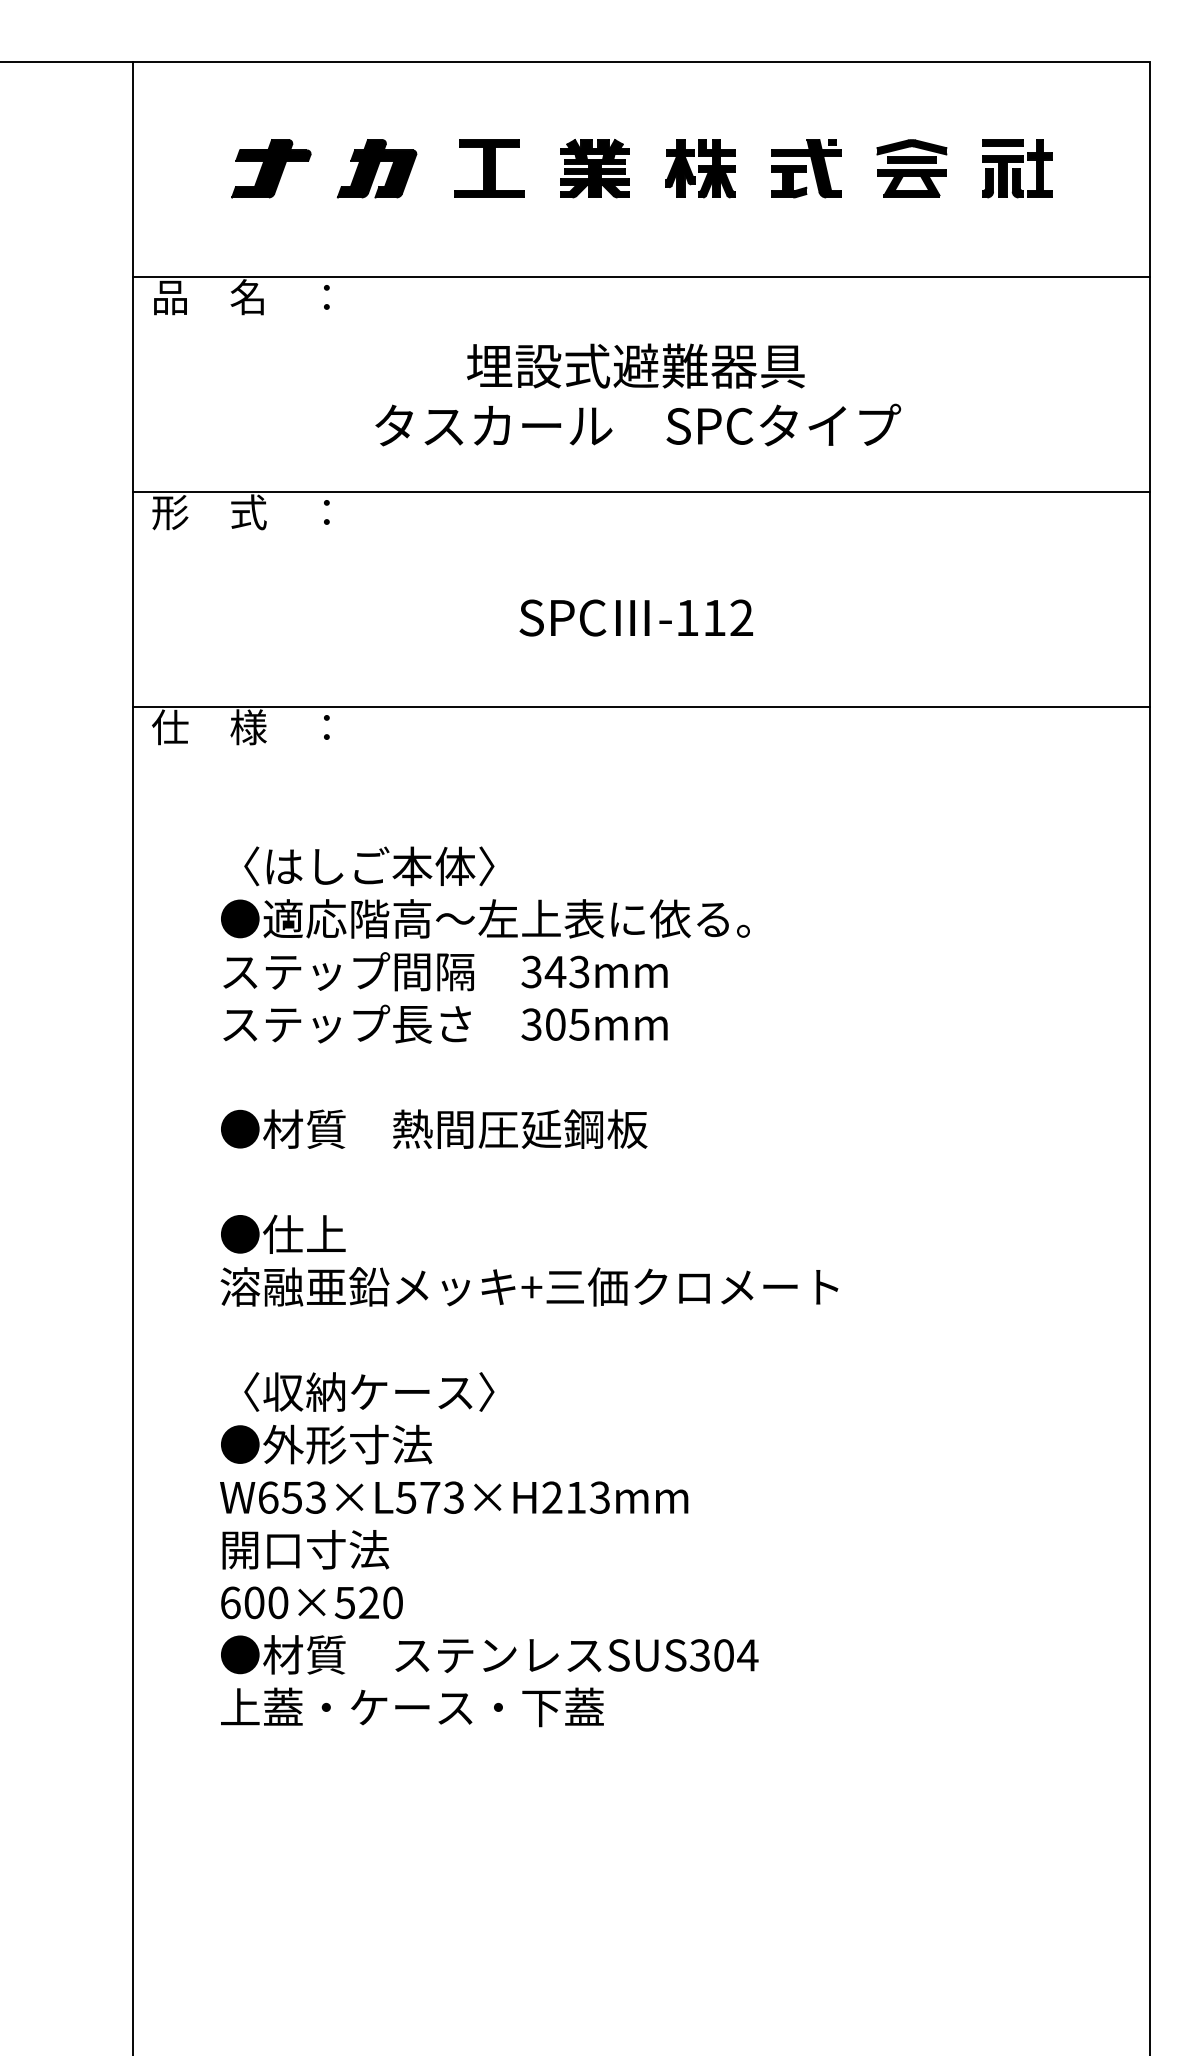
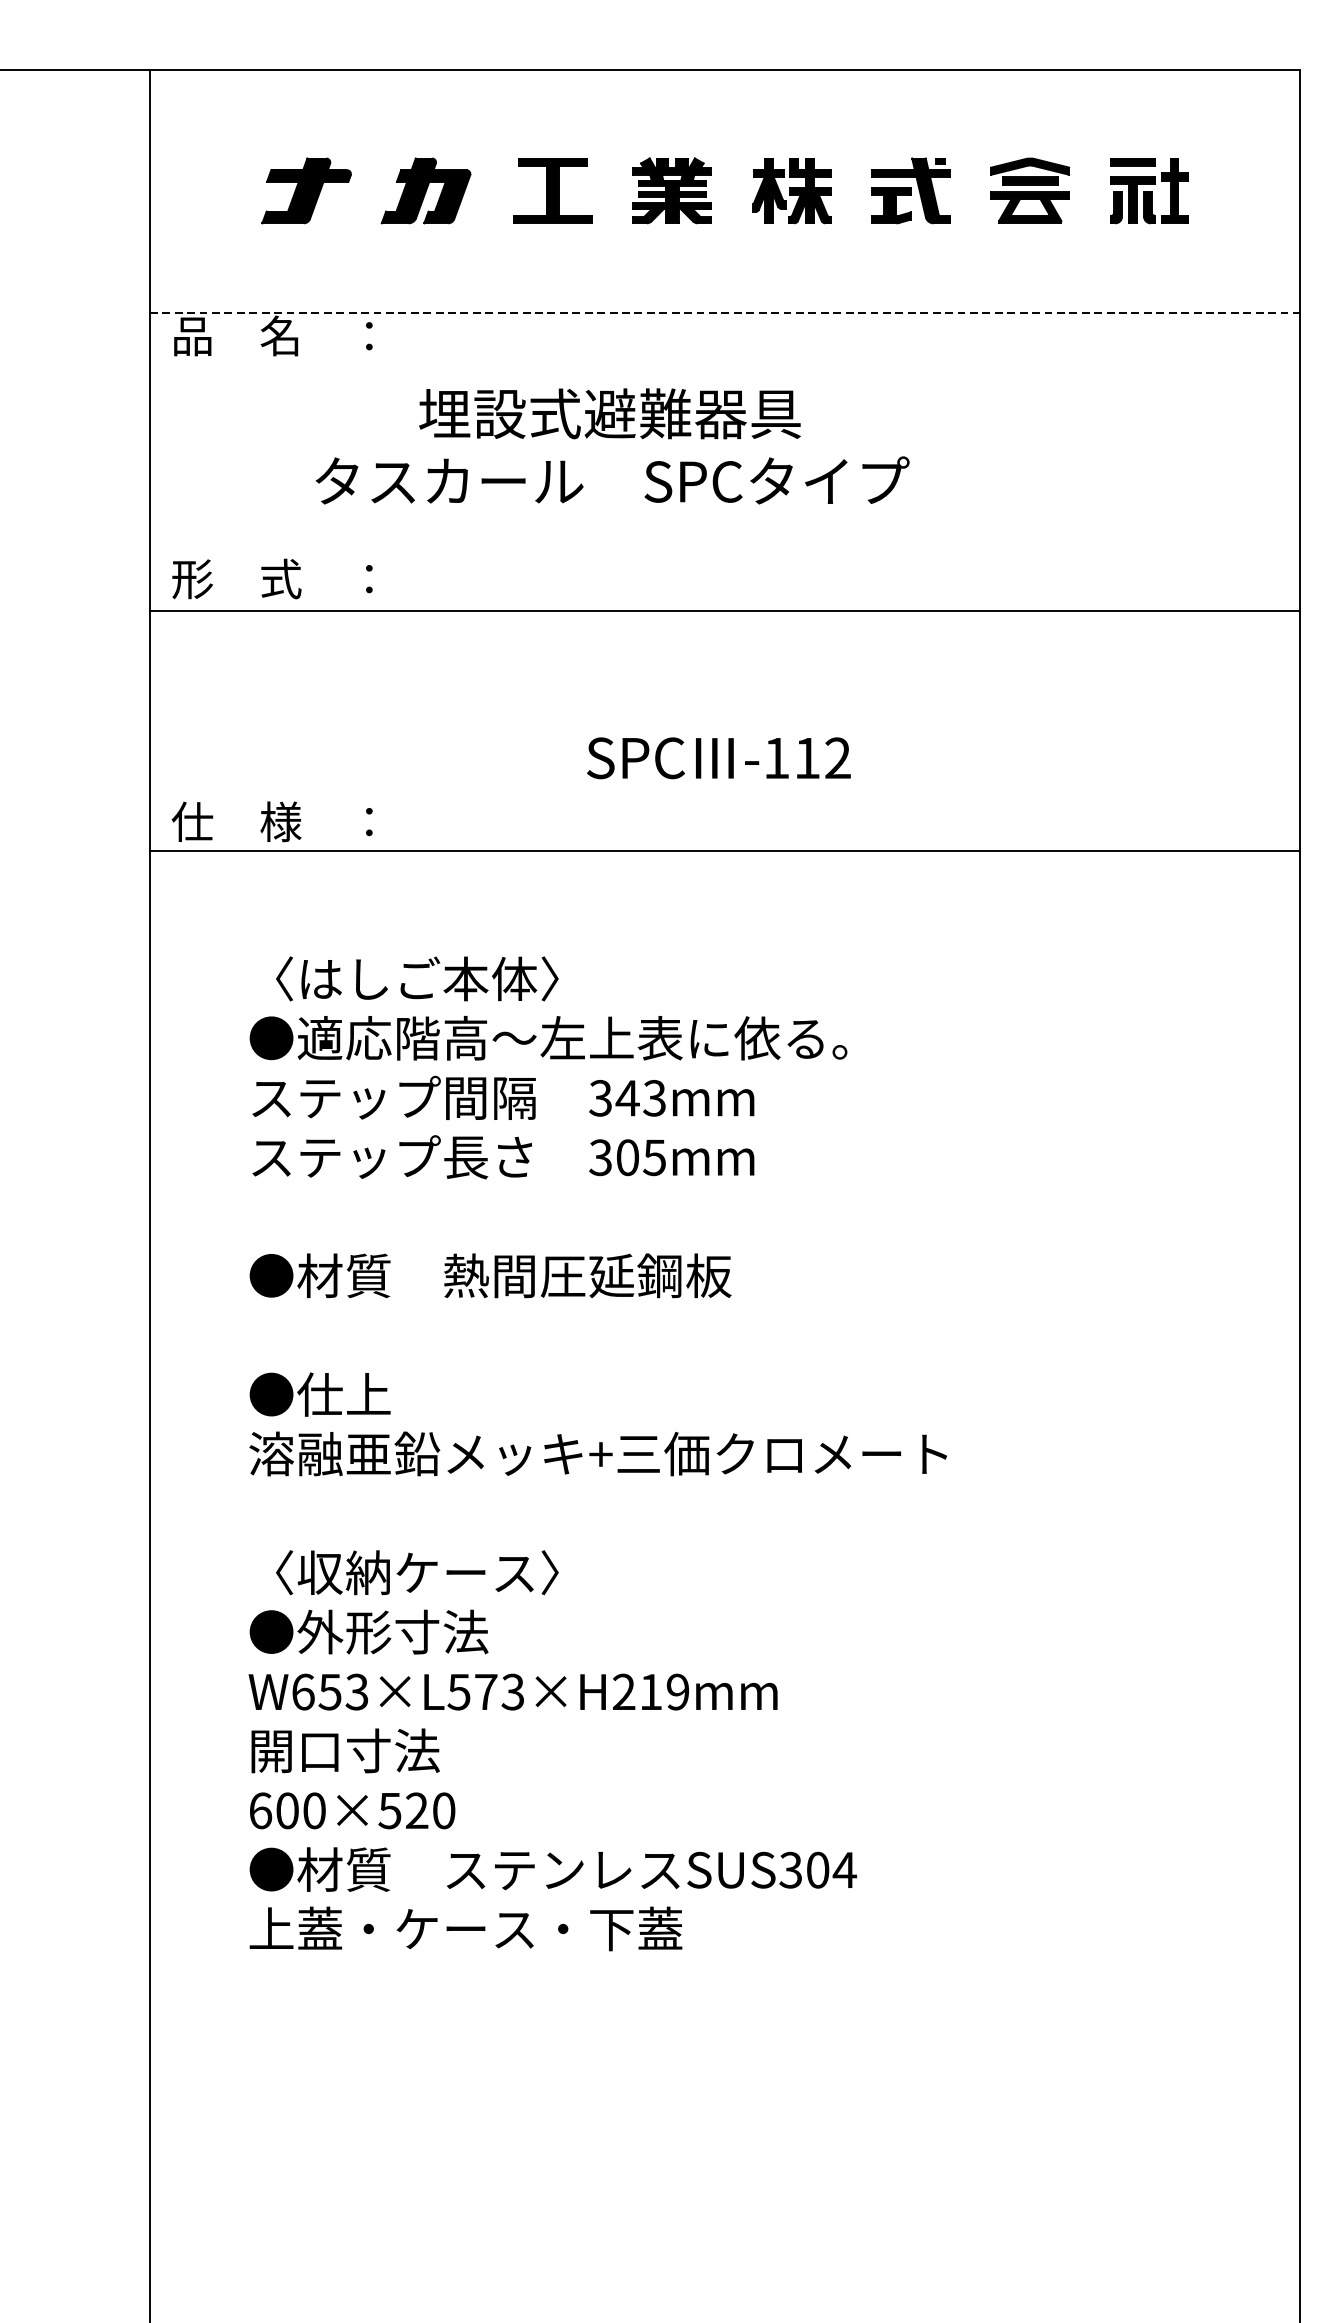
line: (641, 276) -> (724, 312), solid -> dashed
text: (638, 394) -> (612, 445), moved
line: (641, 491) -> (724, 610), moved
text: (635, 617) -> (718, 757), moved
line: (641, 706) -> (724, 850), moved
text: (599, 1497) -> (677, 1691), W653×L573×H213mm -> W653×L573×H219mm

